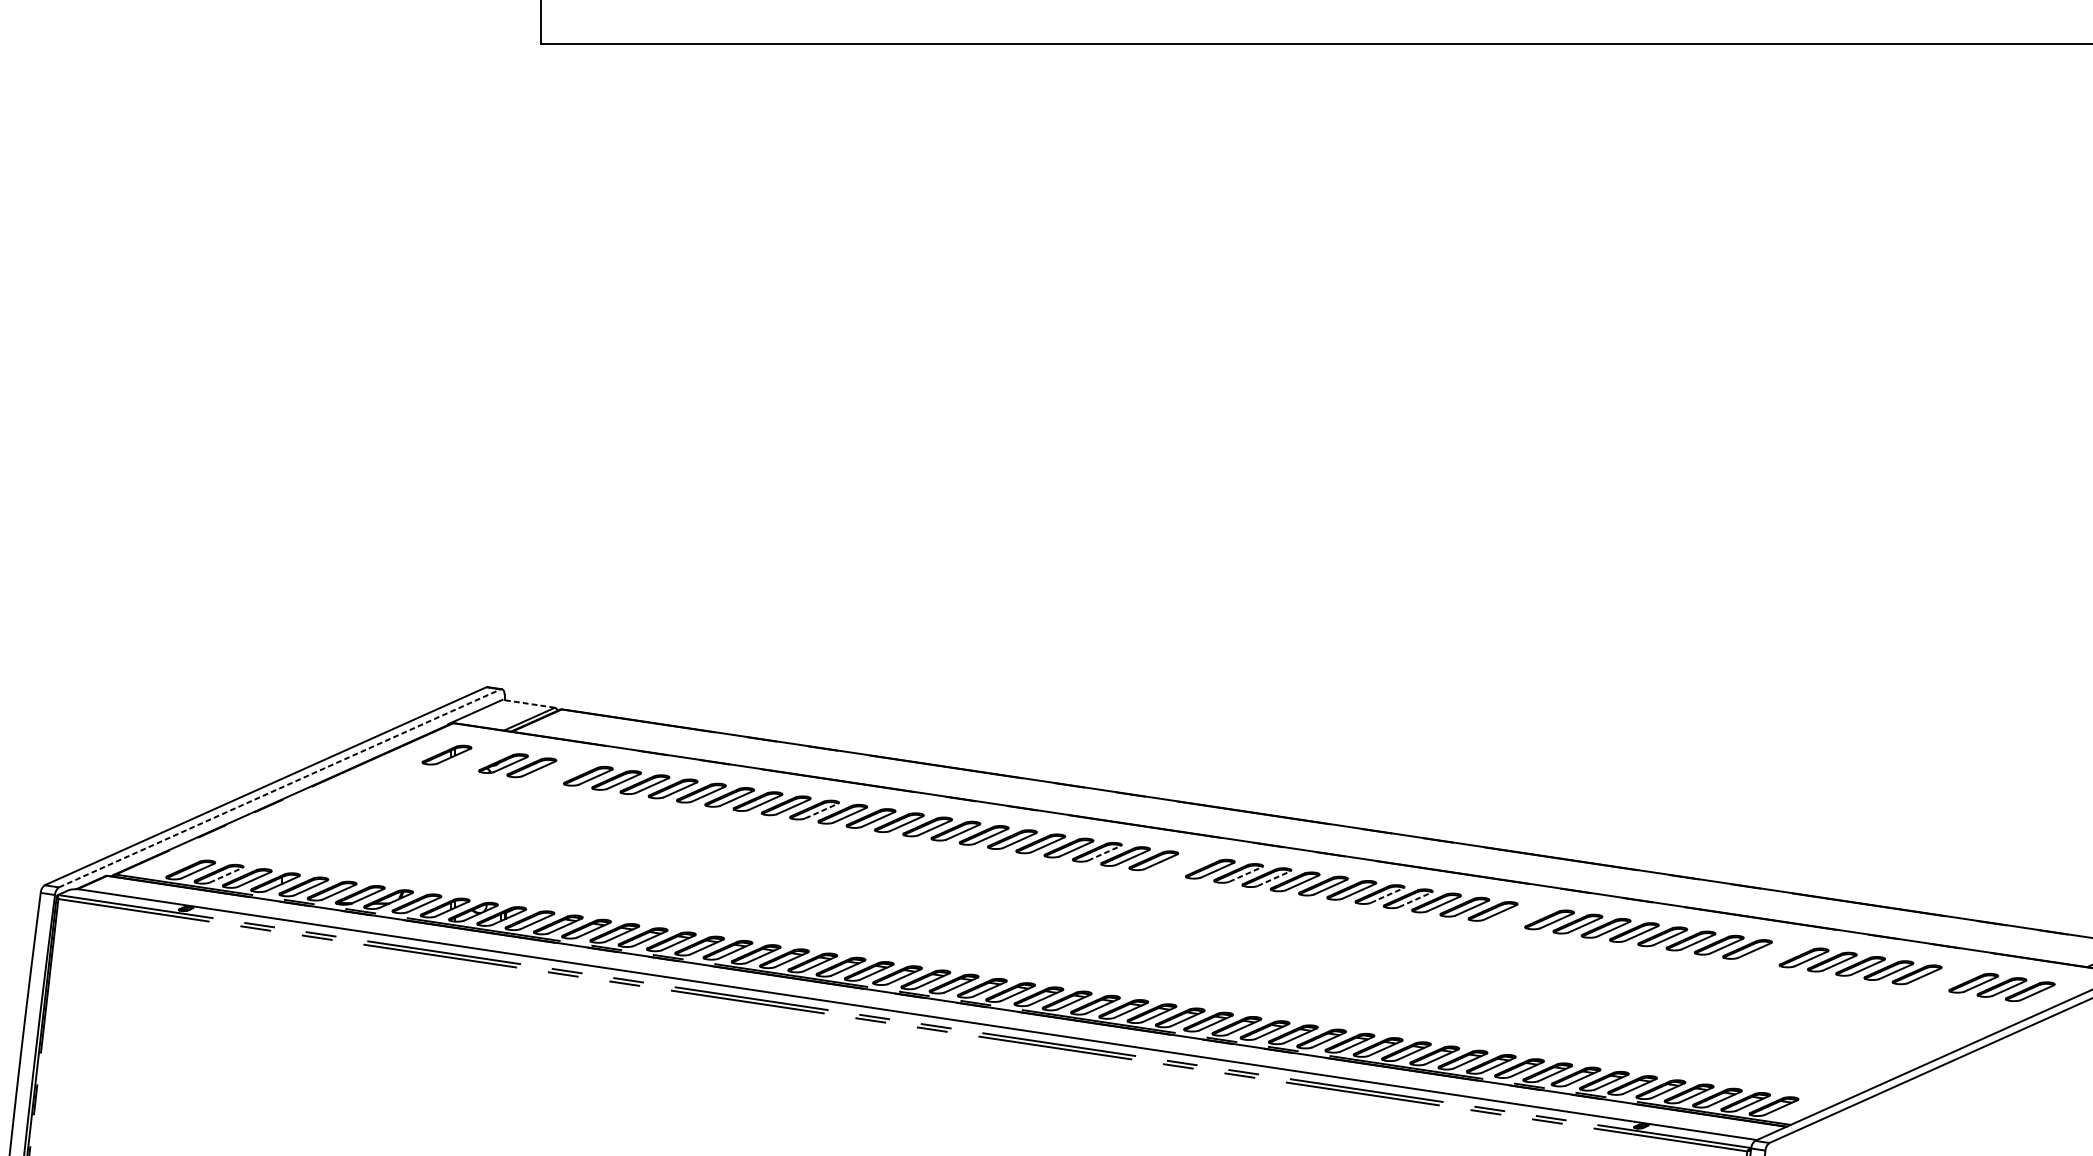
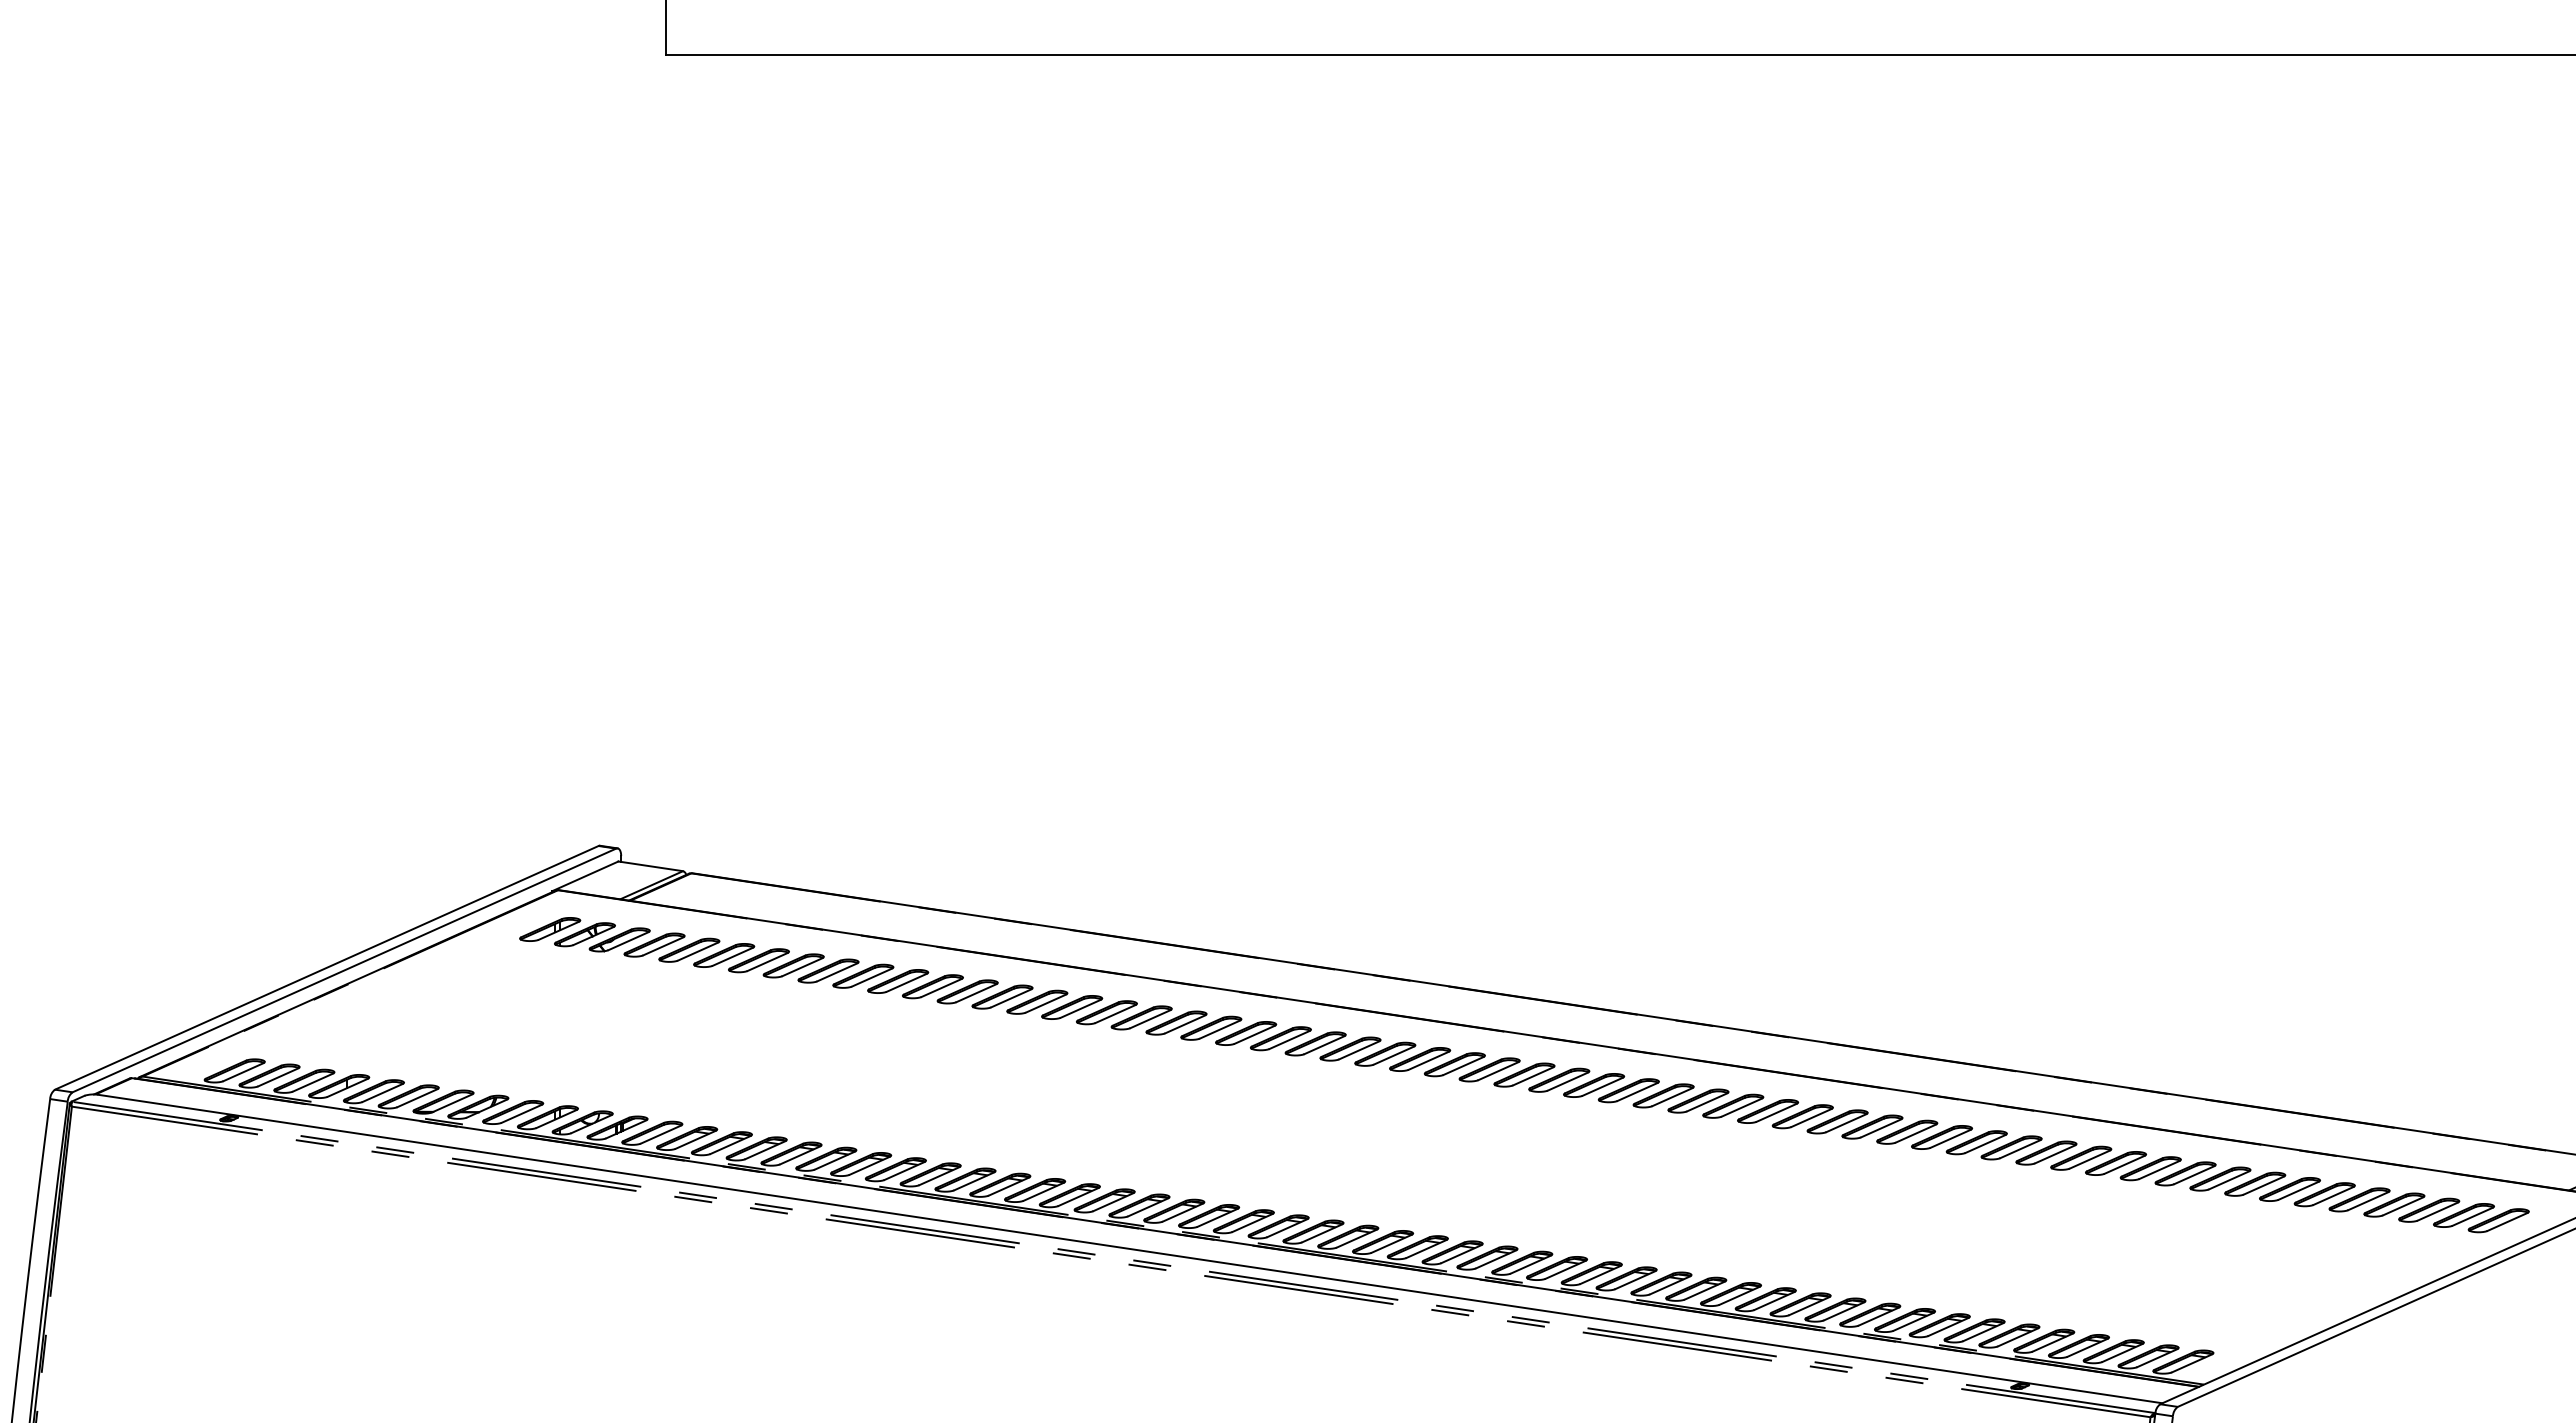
line: (528, 703) -> (650, 866), dashed -> solid
part: (474, 759) -> (584, 934), added
part: (560, 771) -> (689, 949), added
line: (279, 788) -> (344, 970), dashed -> solid
line: (821, 811) -> (1011, 998), dashed -> solid
line: (1104, 853) -> (1359, 1050), dashed -> solid
part: (1181, 864) -> (1454, 1064), added
line: (1245, 874) -> (1533, 1076), dashed -> solid
line: (226, 875) -> (278, 1077), dashed -> solid
line: (1274, 878) -> (1568, 1081), dashed -> solid
line: (1387, 895) -> (1707, 1102), dashed -> solid
line: (1415, 899) -> (1742, 1107), dashed -> solid
part: (1521, 915) -> (1872, 1126), added
part: (1775, 953) -> (2185, 1173), added
part: (1945, 978) -> (2394, 1204), added

